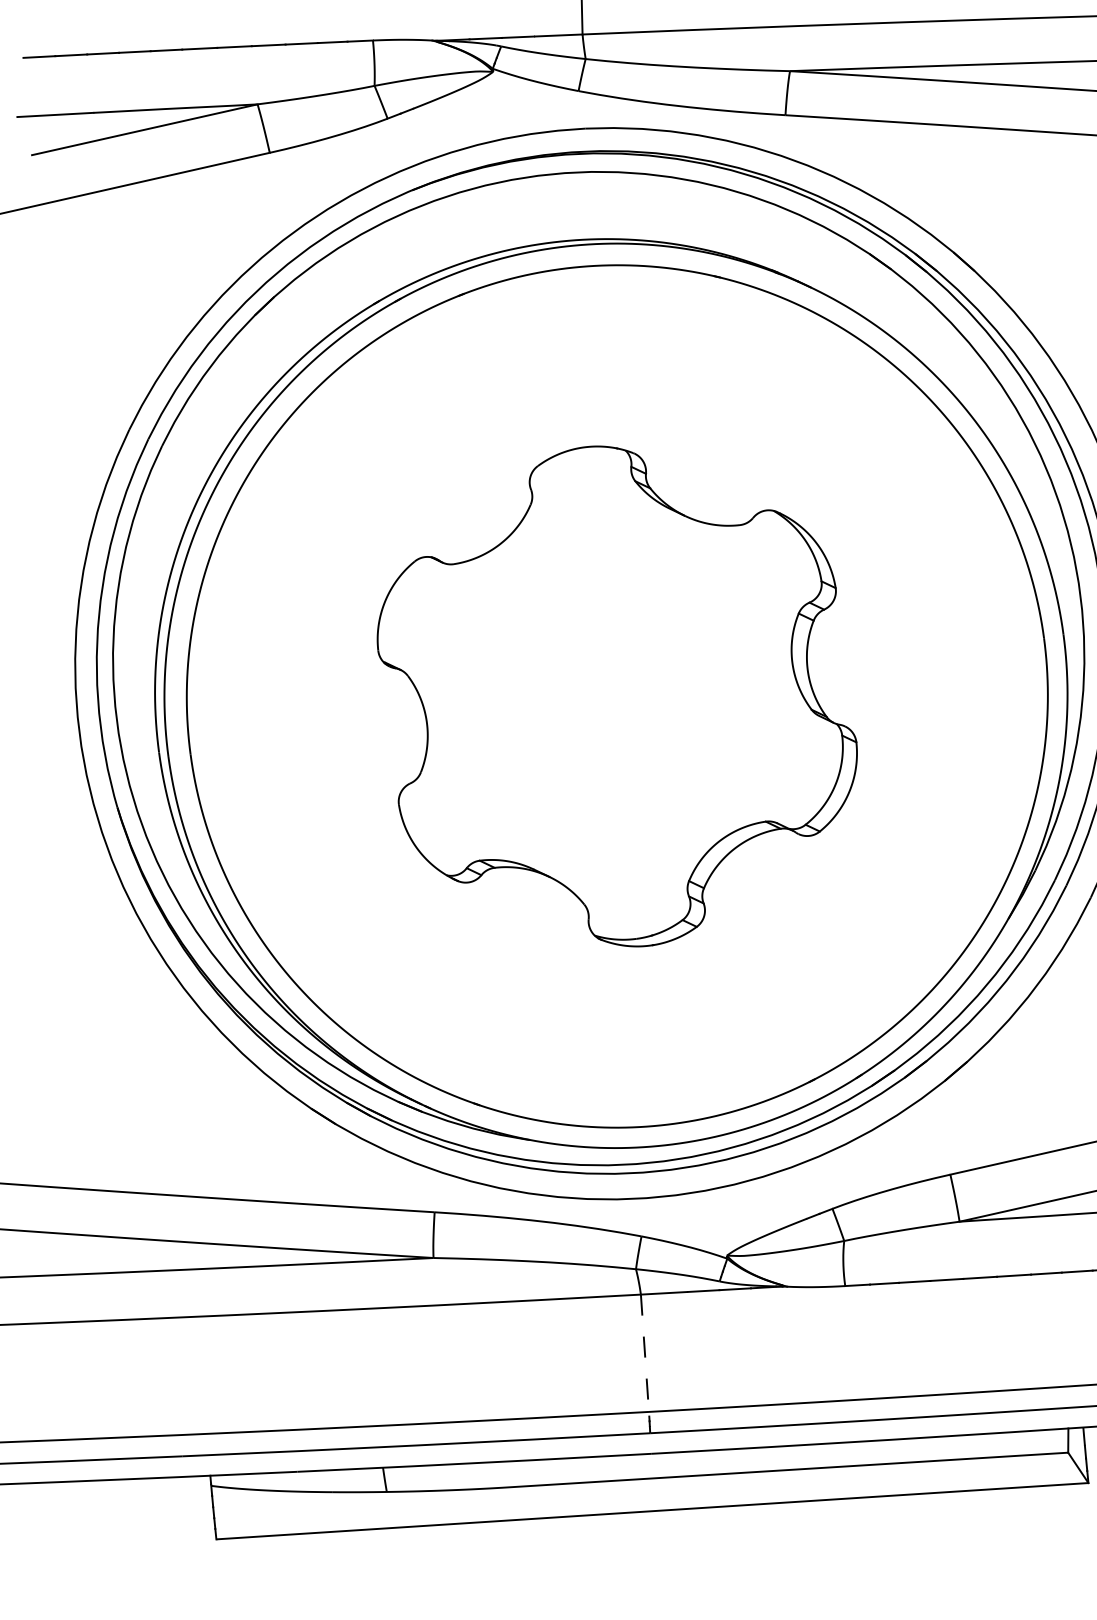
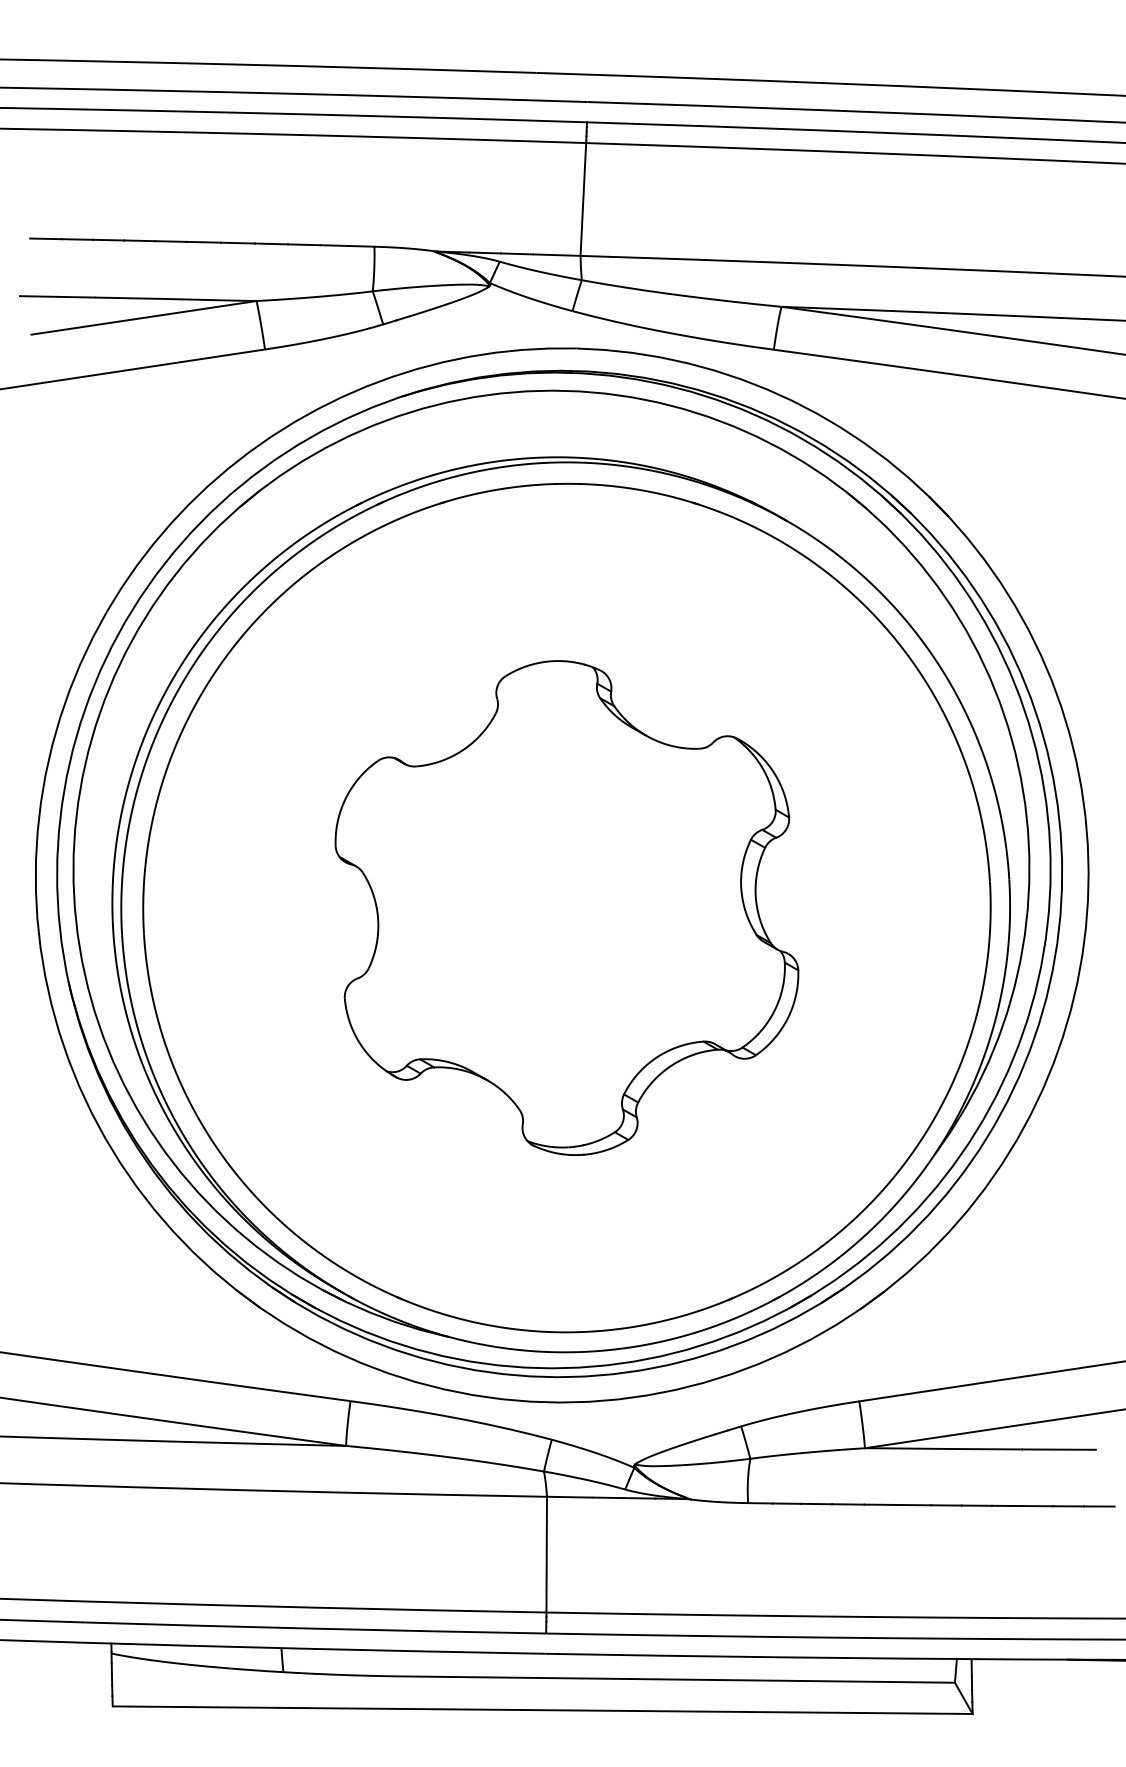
line: (644, 1356) -> (546, 1557), dashed -> solid

